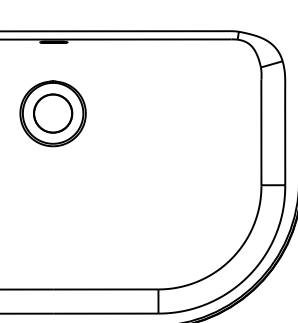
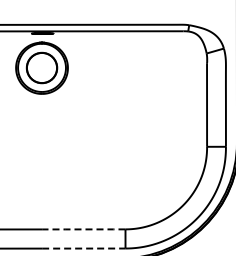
part: (52, 112) -> (41, 67), moved
line: (105, 289) -> (83, 229), solid -> dashed
line: (105, 313) -> (83, 248), solid -> dashed

